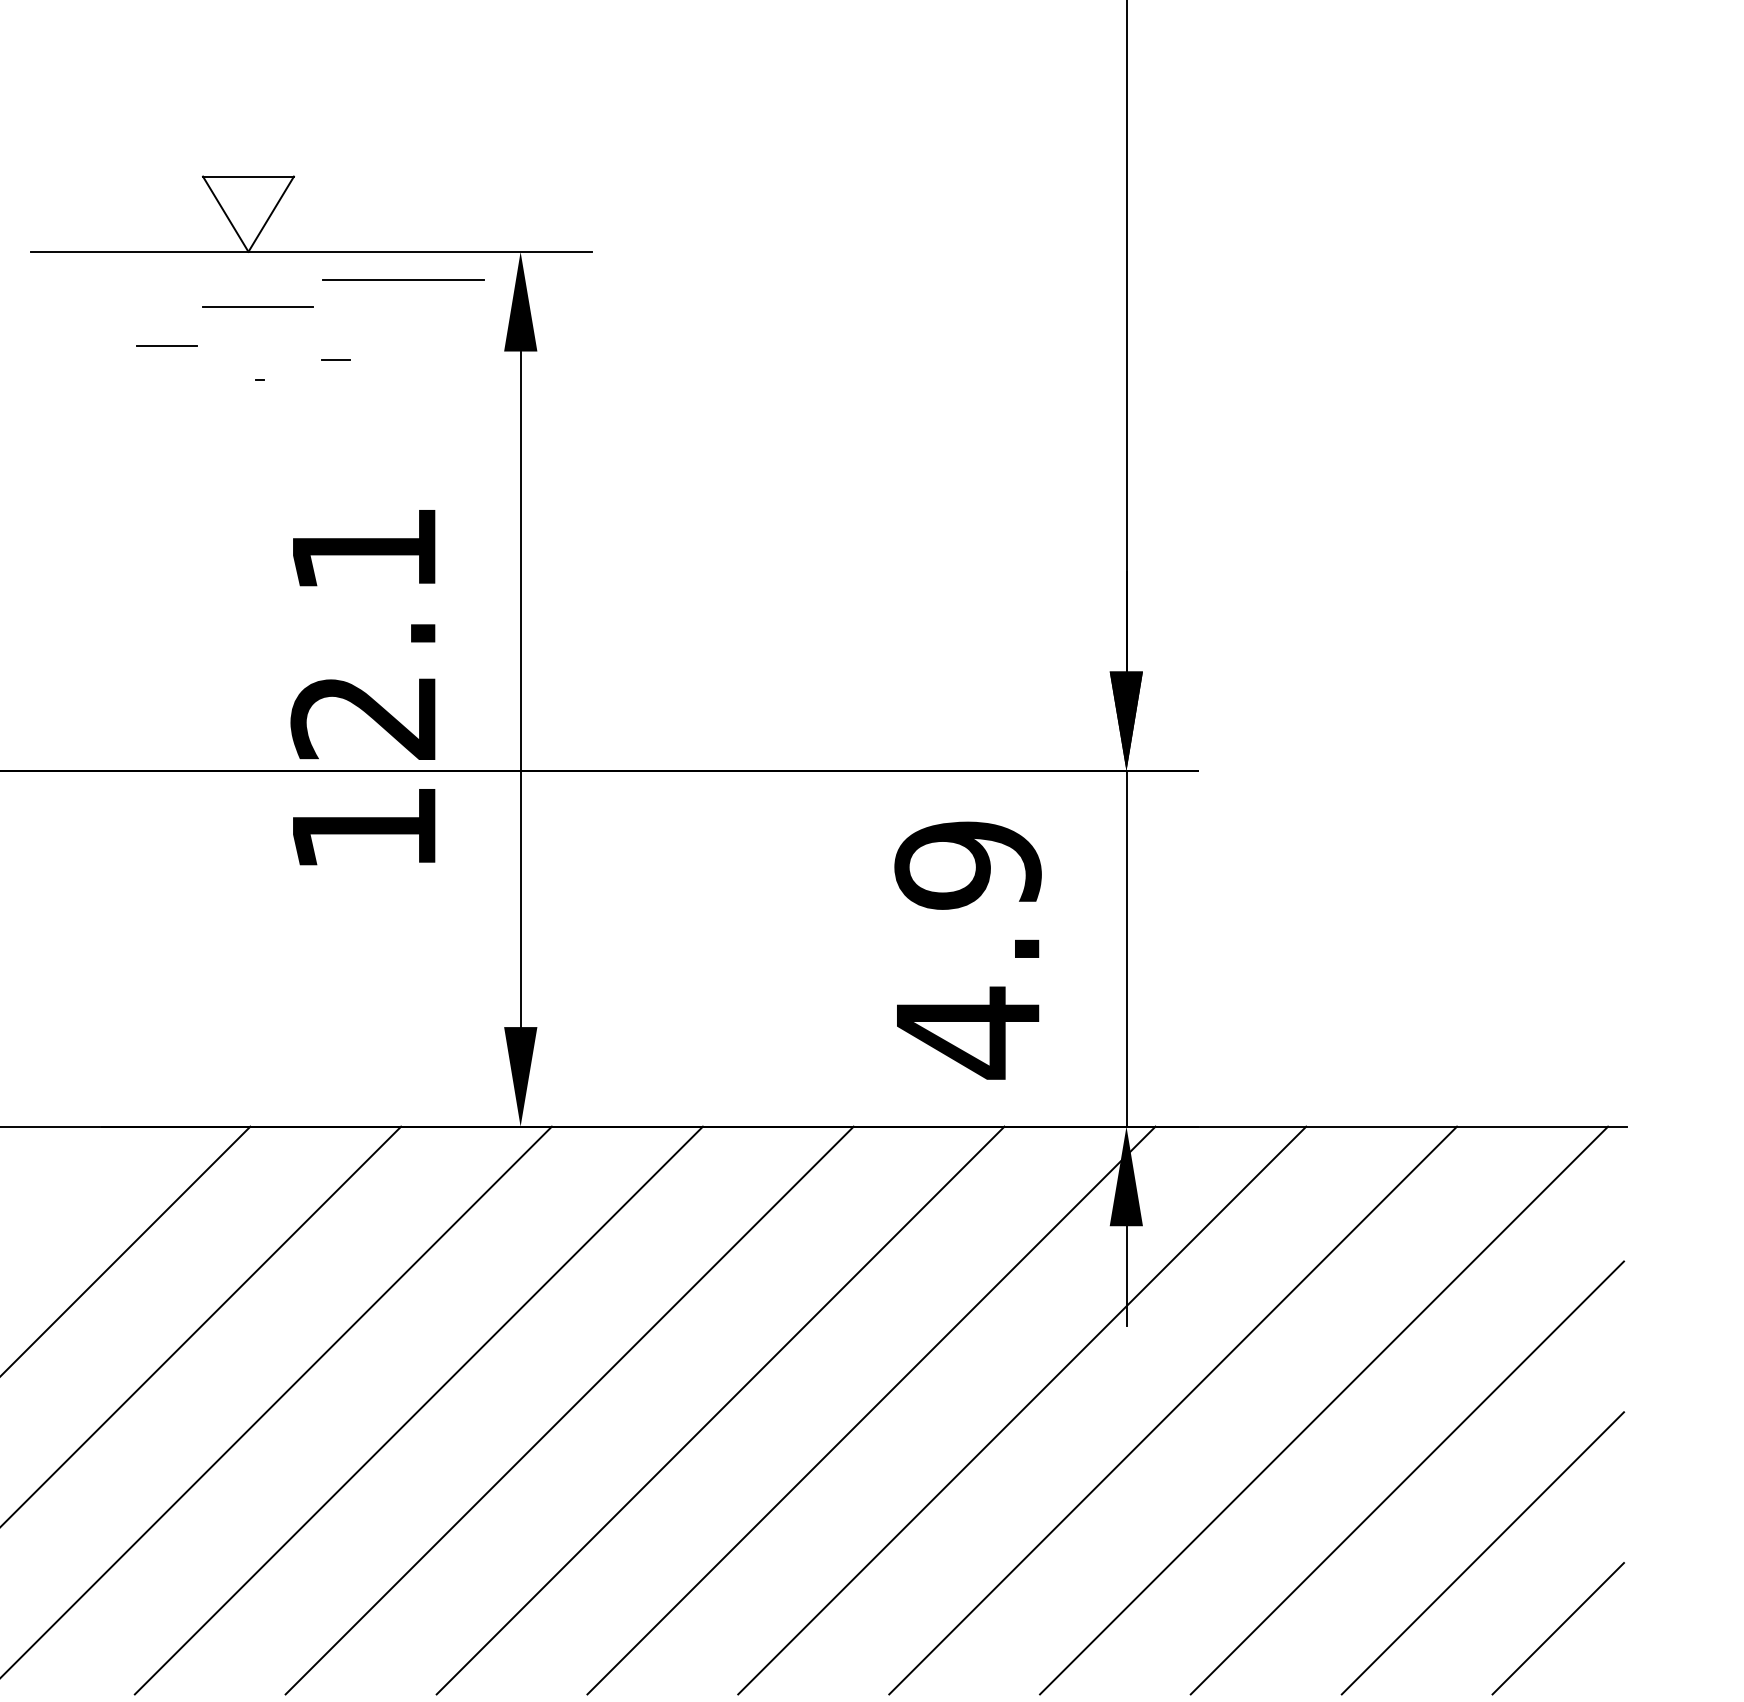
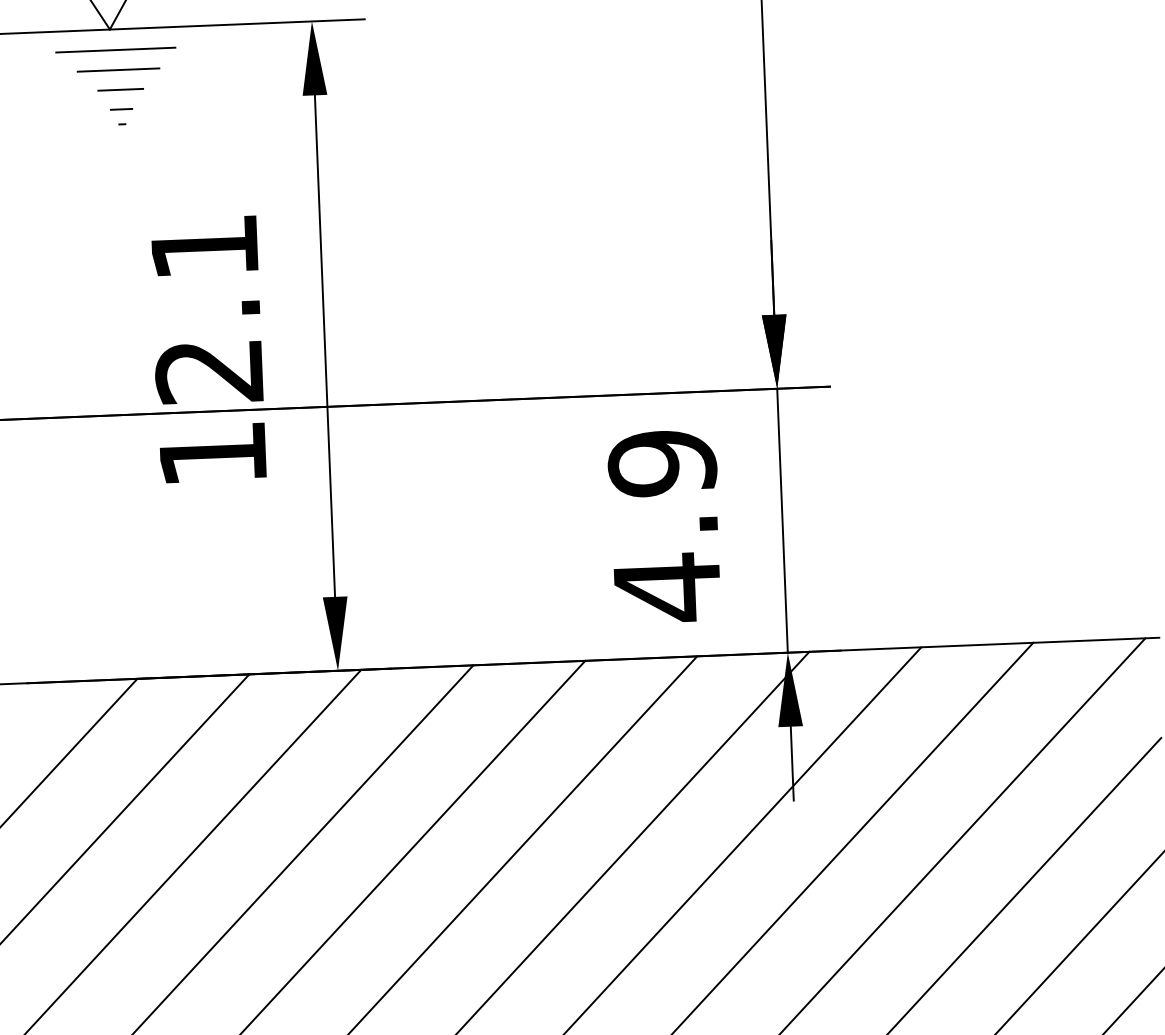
line: (403, 279) -> (115, 49), moved
line: (166, 345) -> (120, 89), moved
line: (335, 359) -> (121, 109), moved

